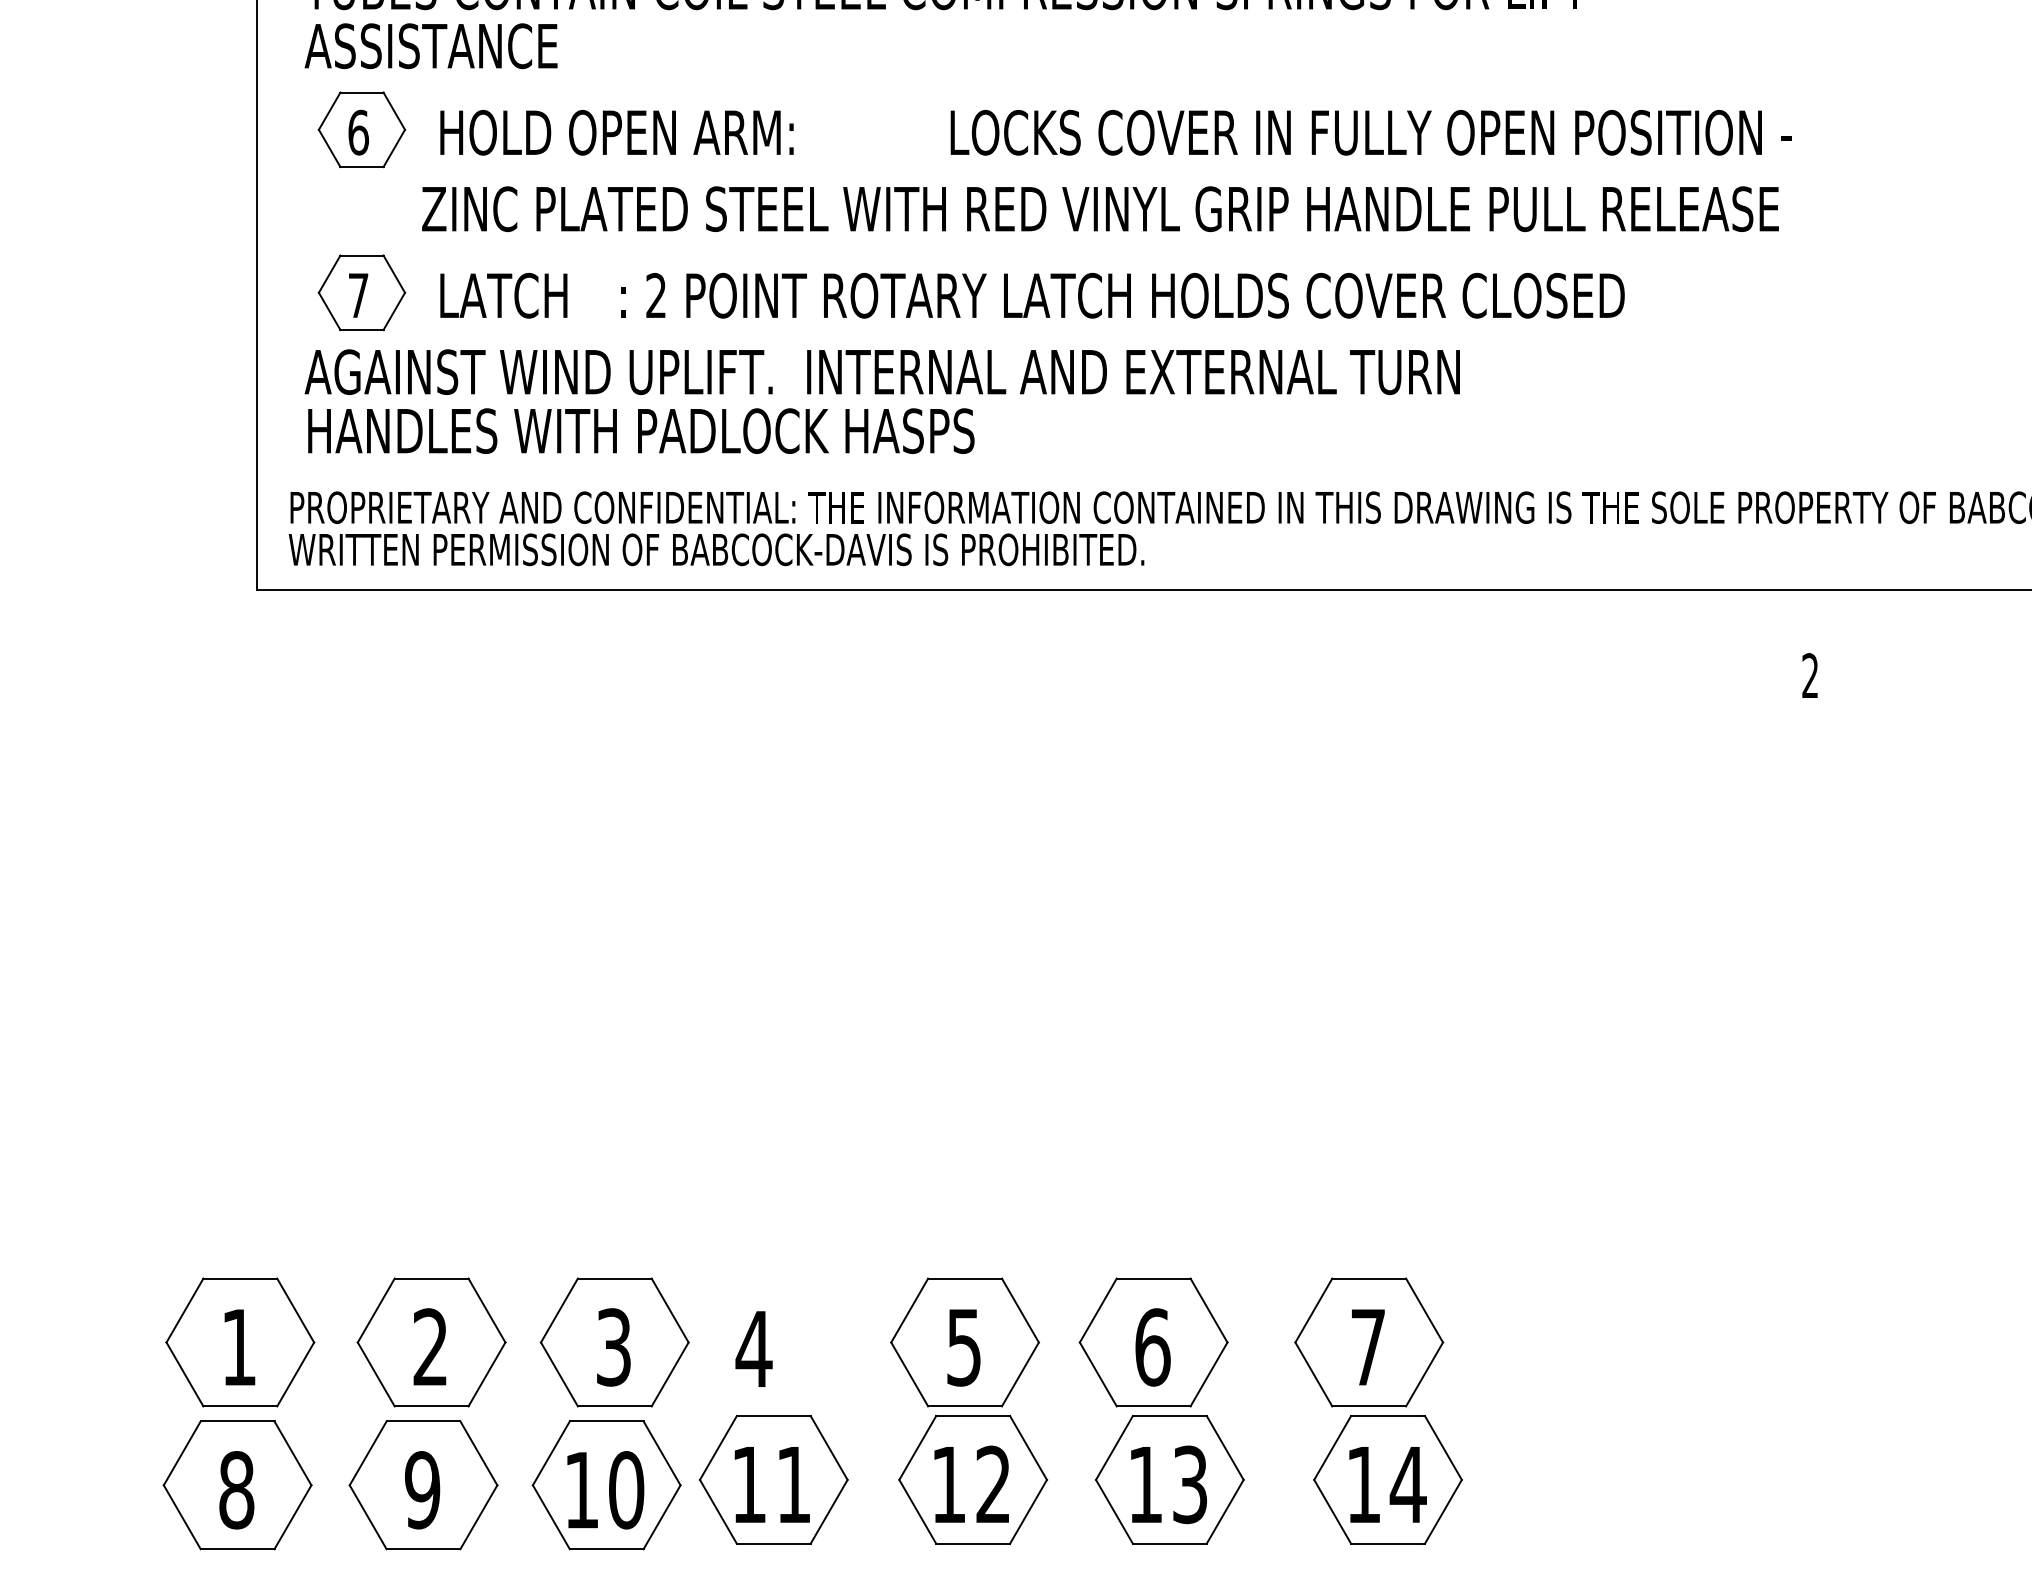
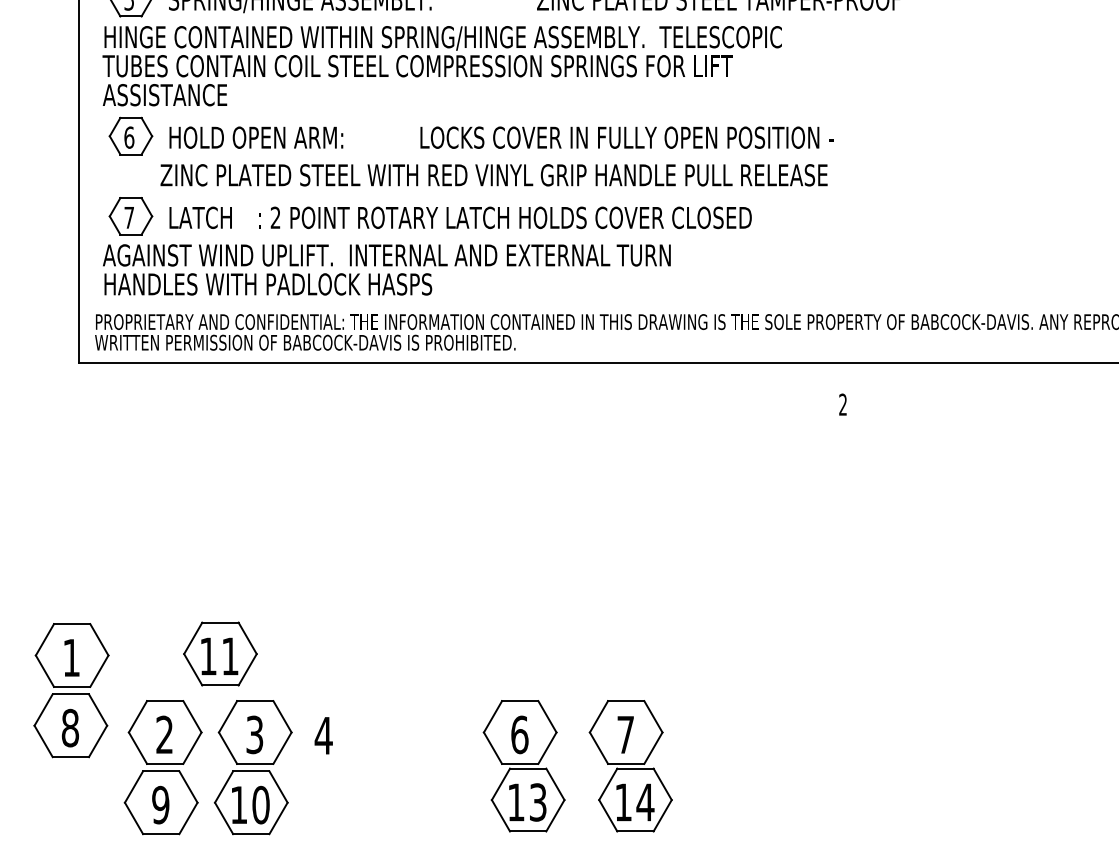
part: (969, 1411) -> (429, 766), removed
part: (238, 1413) -> (71, 690), moved
part: (773, 1478) -> (220, 653), moved

